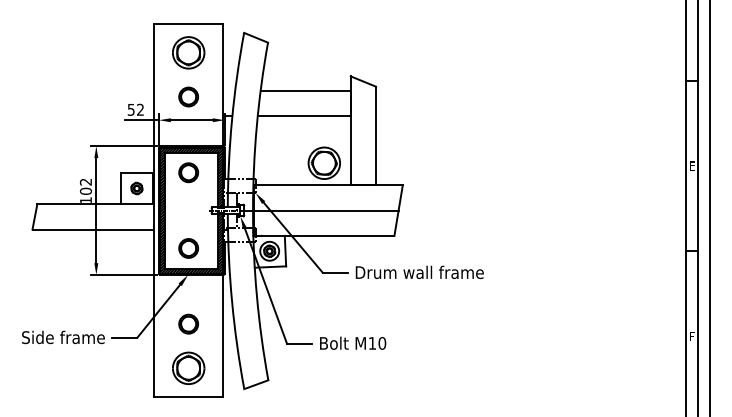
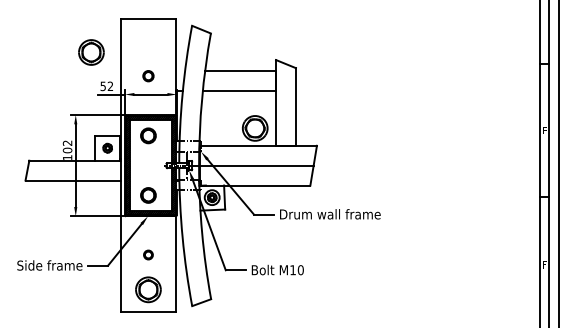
part: (188, 52) -> (91, 52), moved
part: (188, 96) -> (148, 75), size x0.7
part: (188, 323) -> (148, 254), size x0.6

